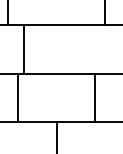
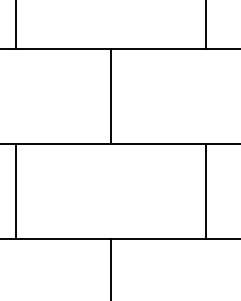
line: (23, 49) -> (110, 96), moved
line: (18, 97) -> (16, 190), moved
line: (95, 97) -> (206, 190), moved

